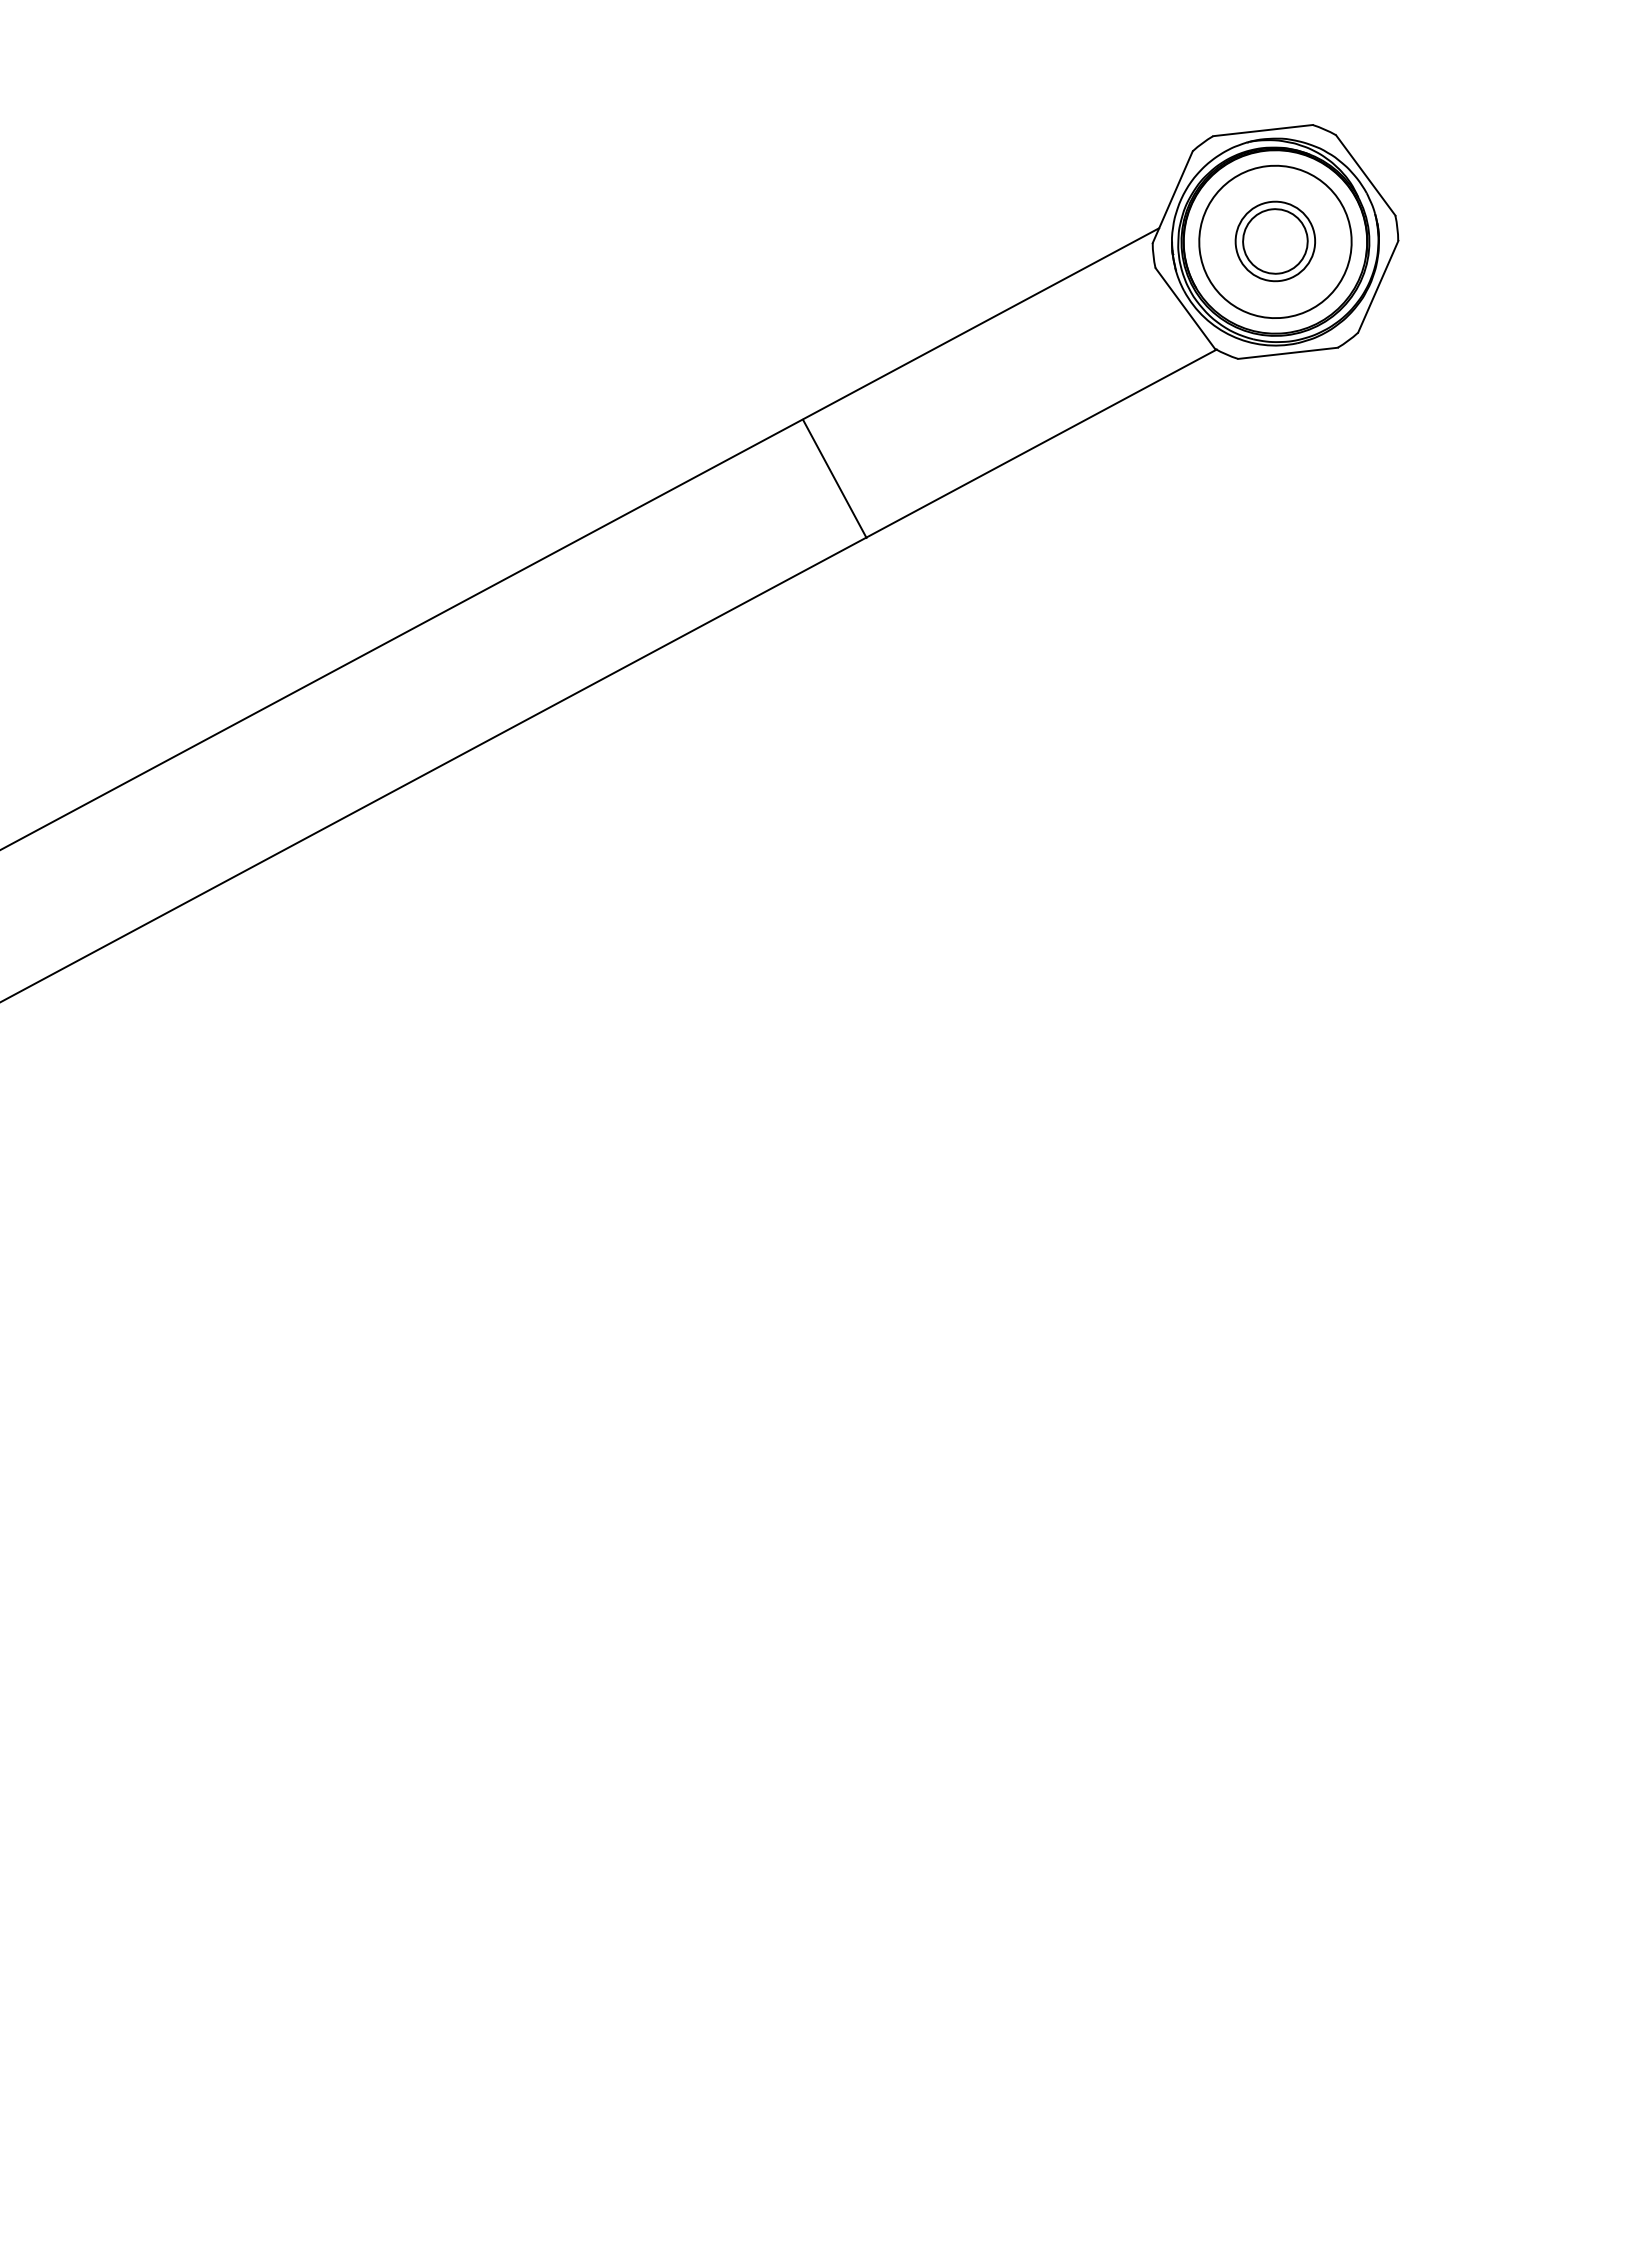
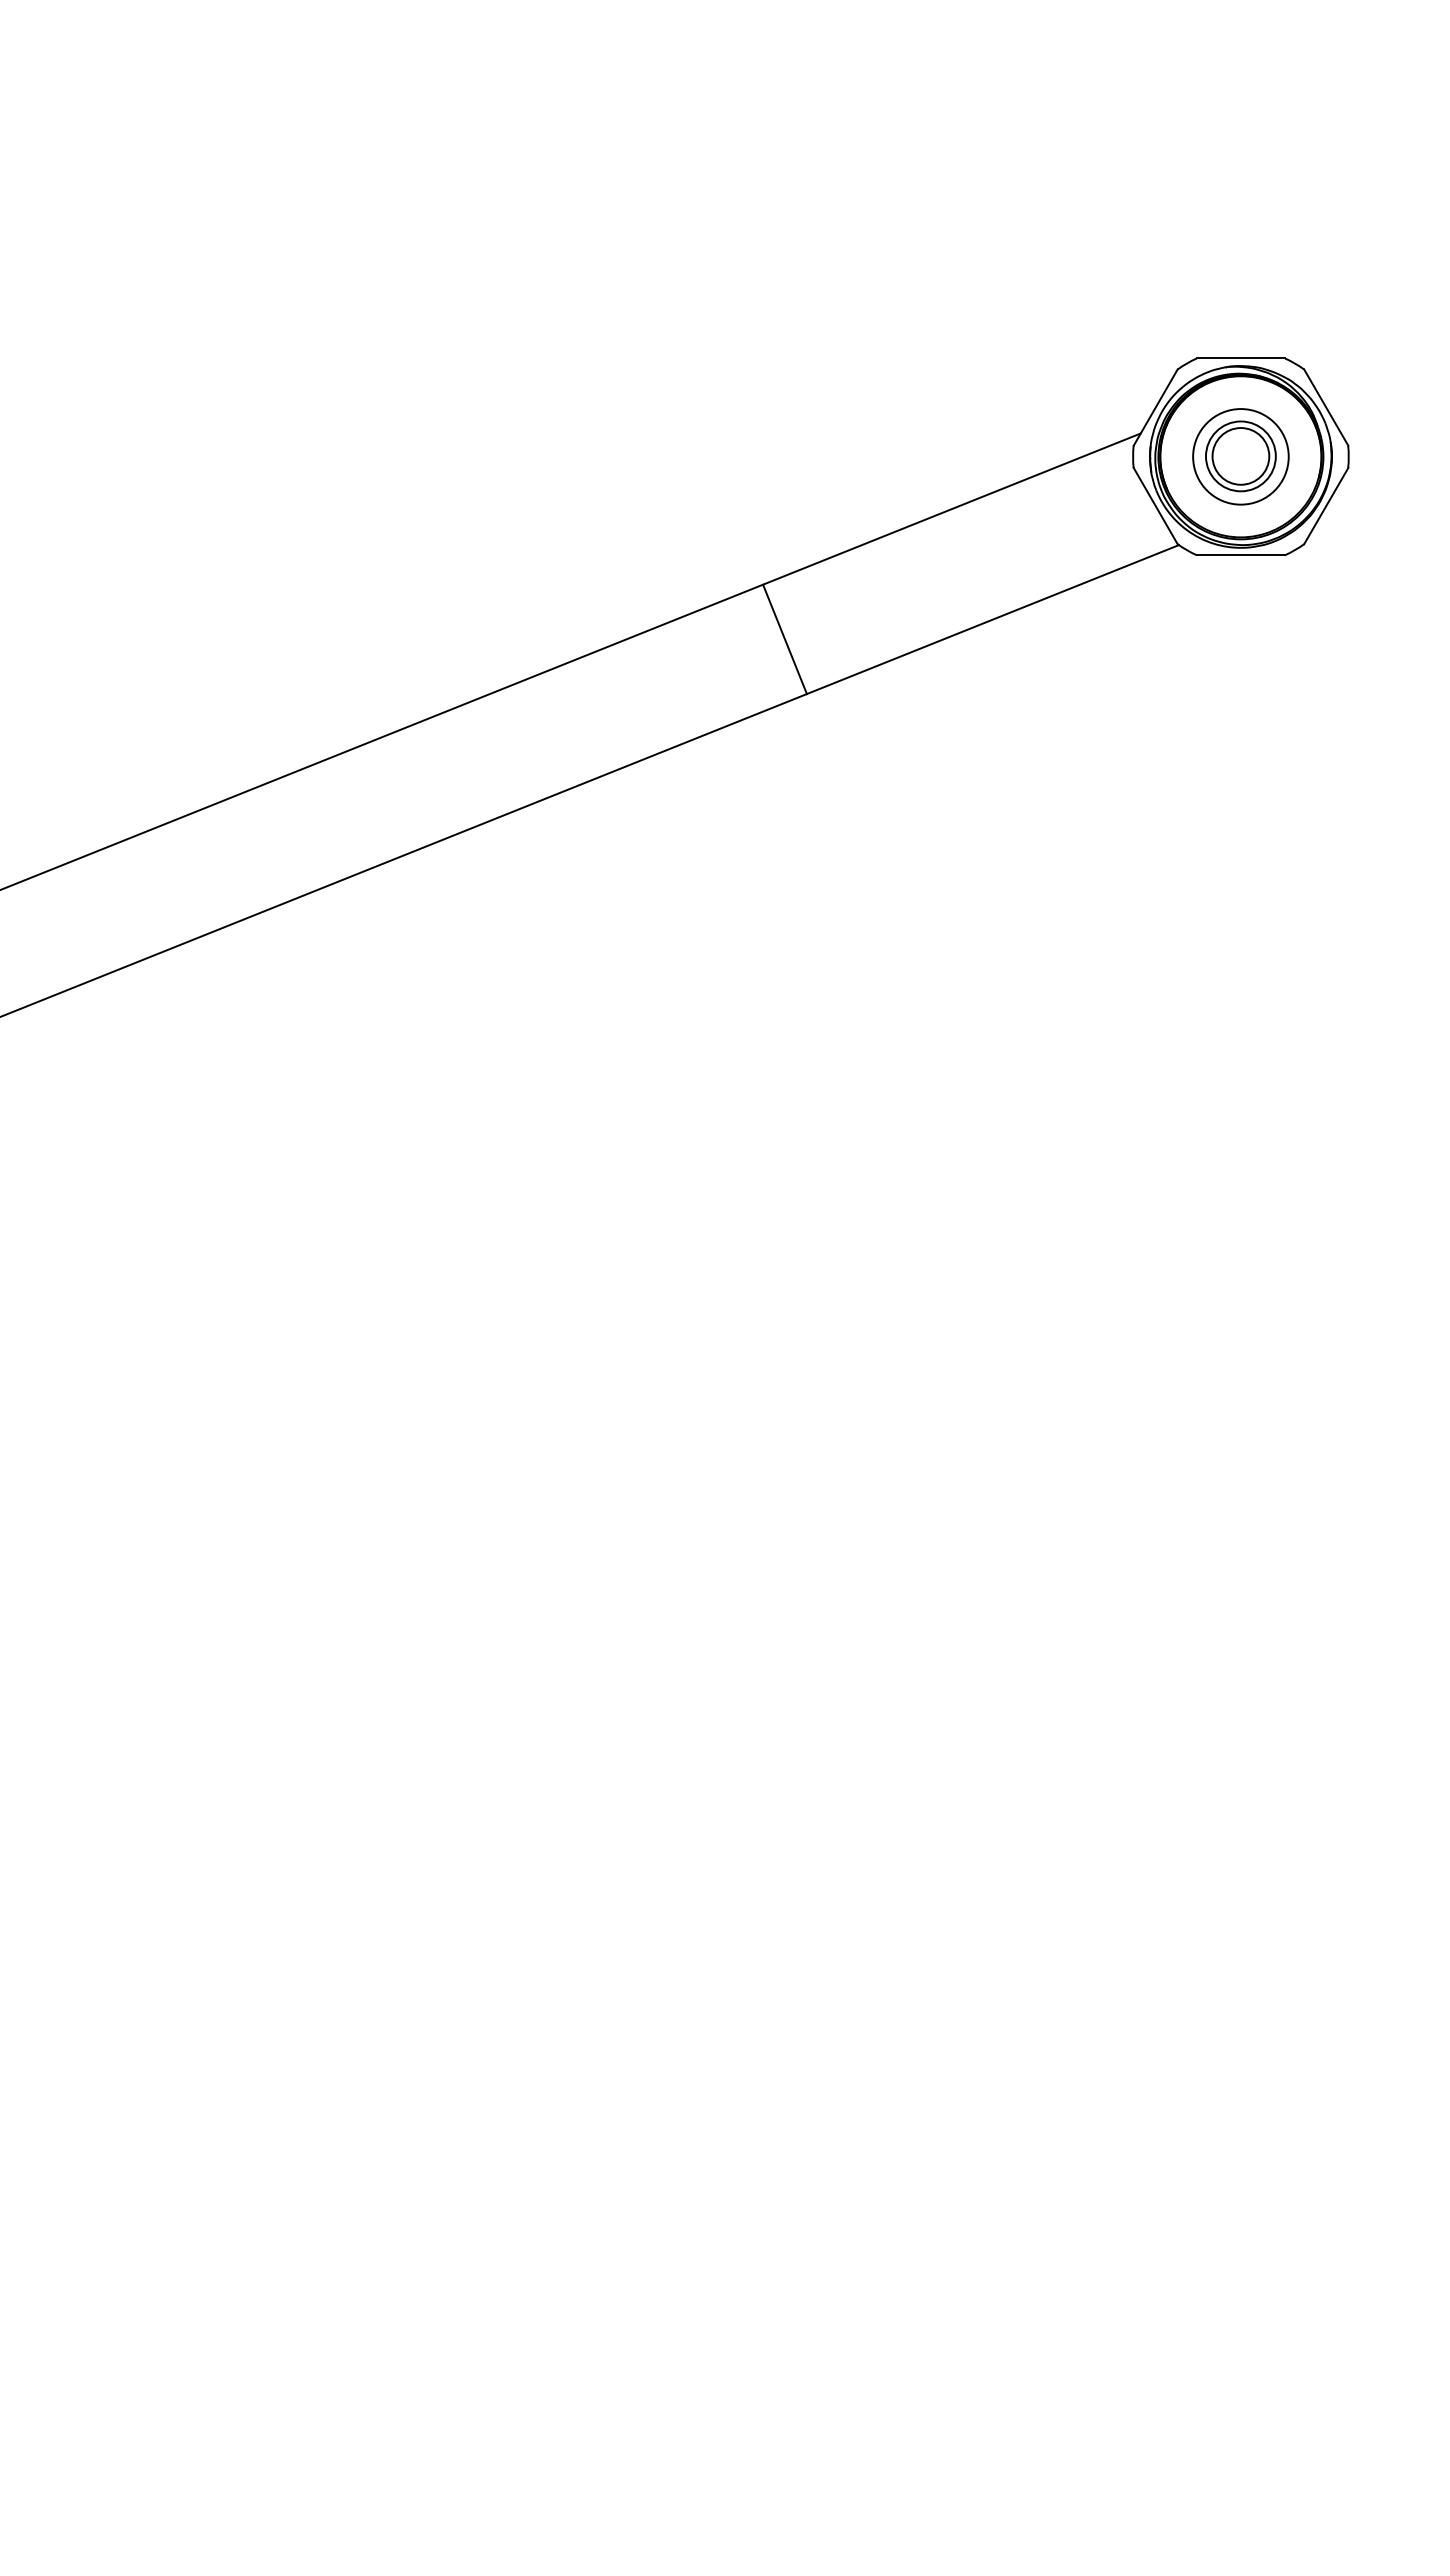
circle: (1274, 241) -> (1240, 456), size x0.71
line: (834, 478) -> (784, 639), moved

